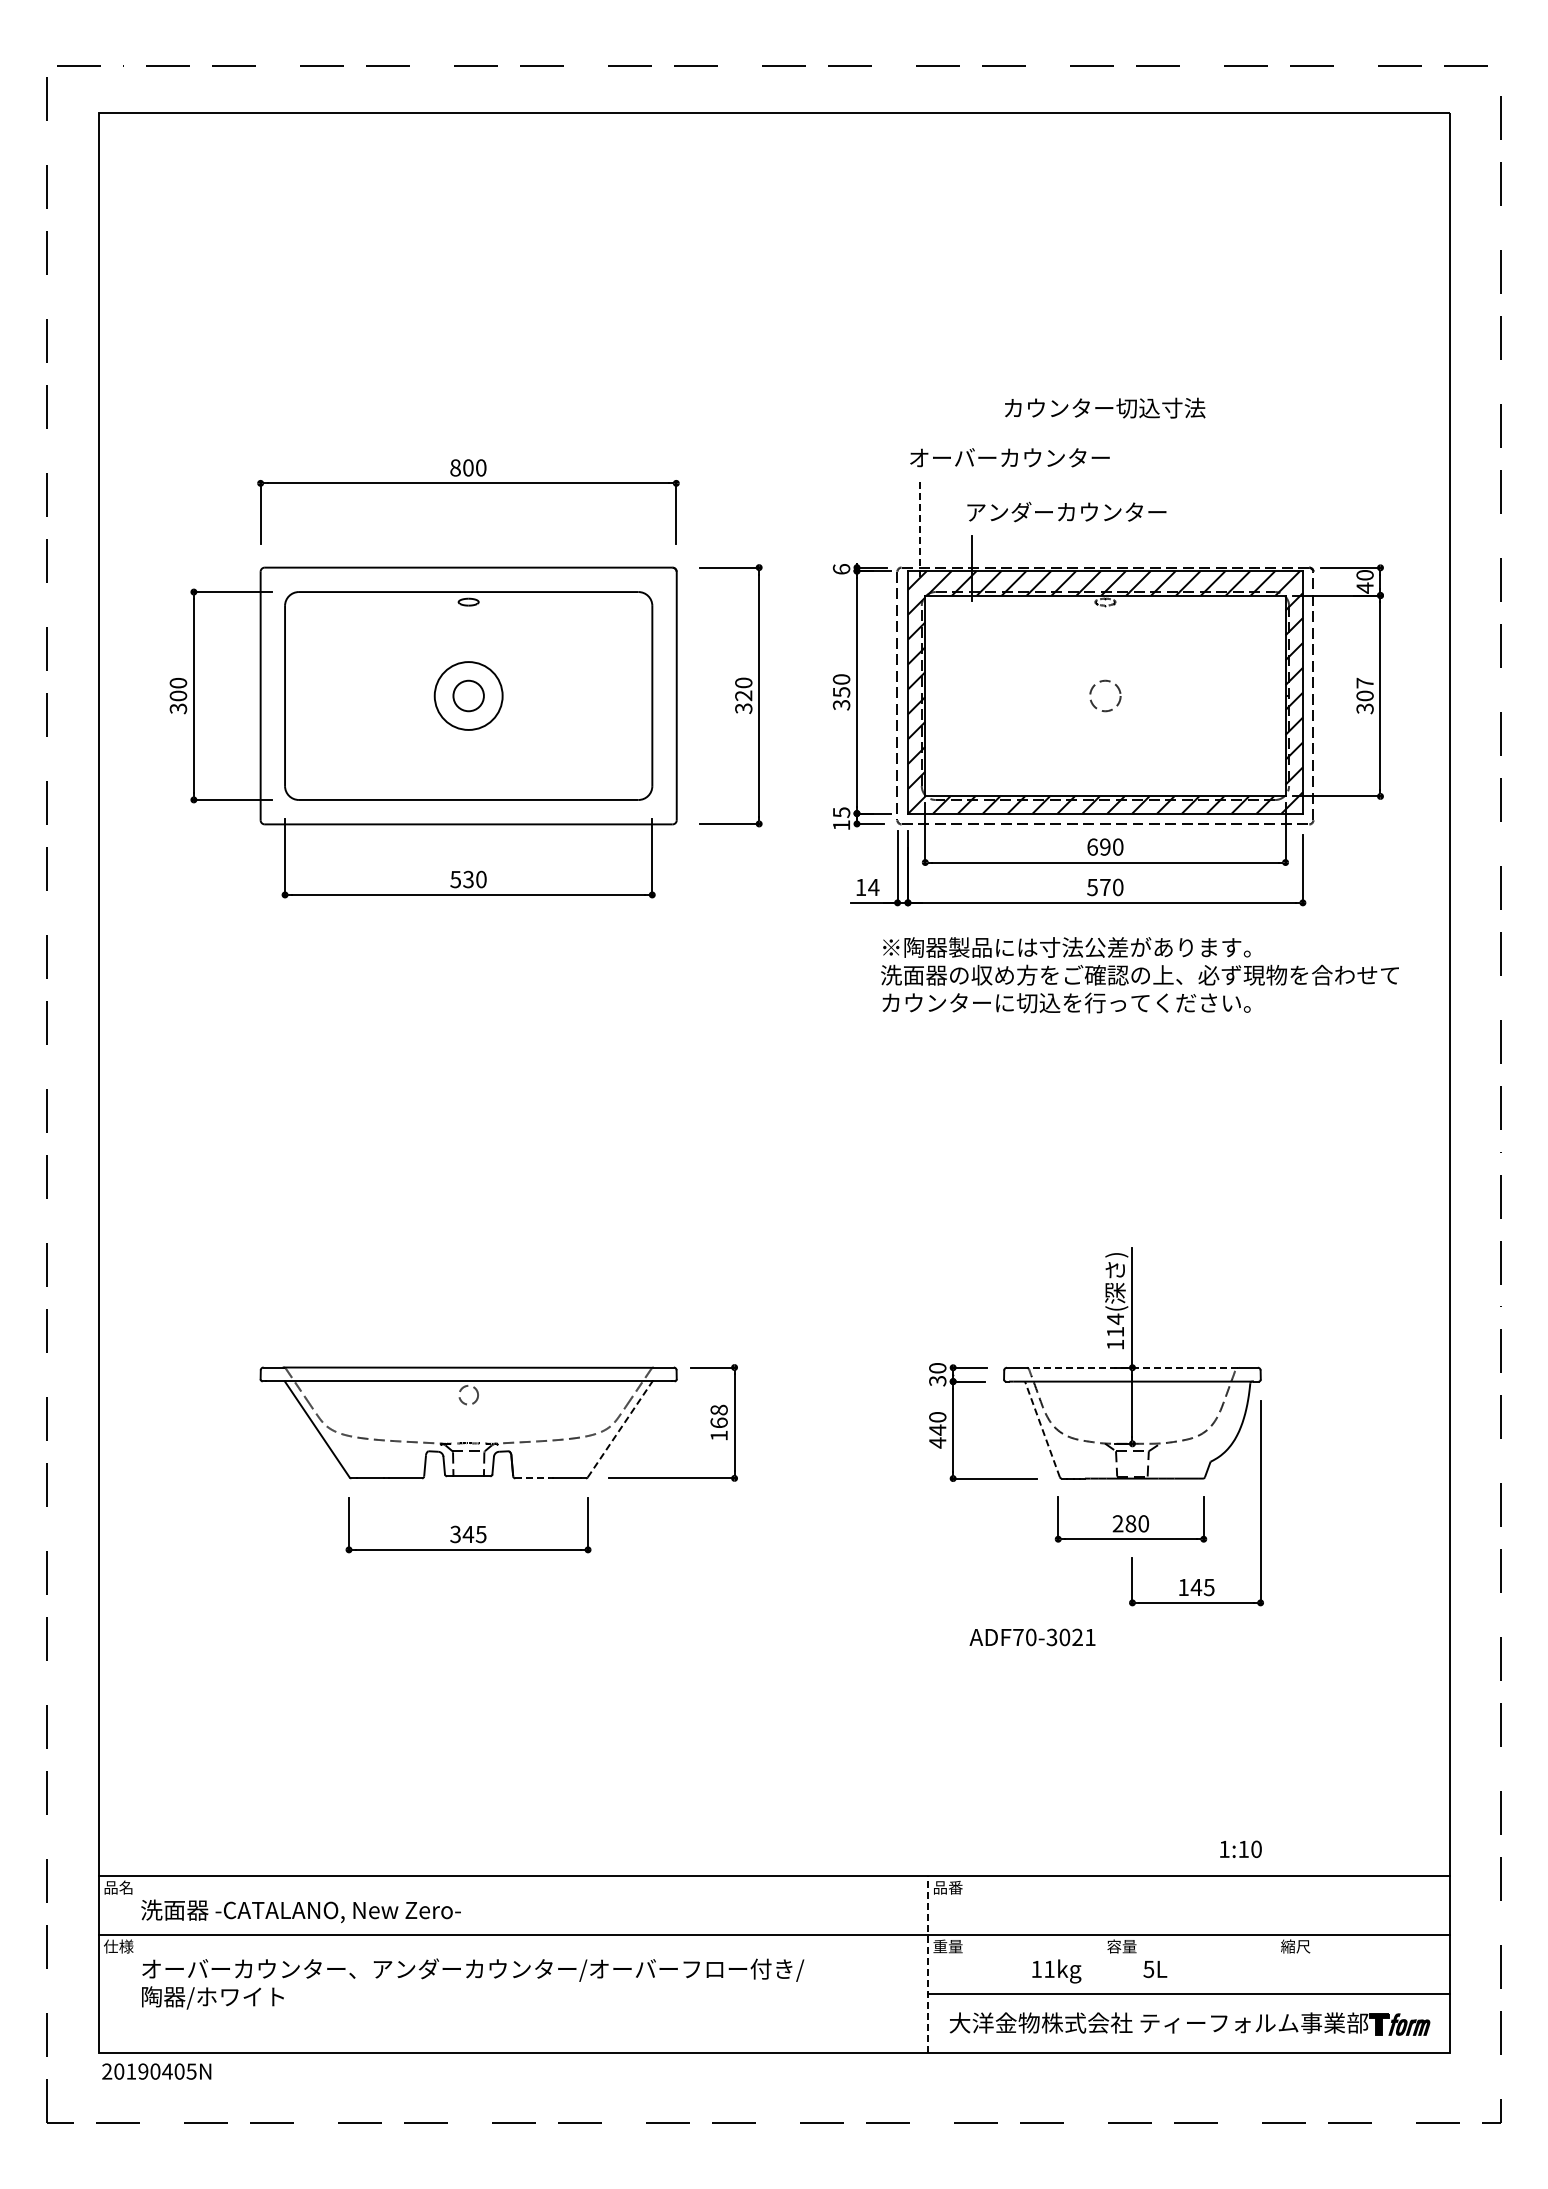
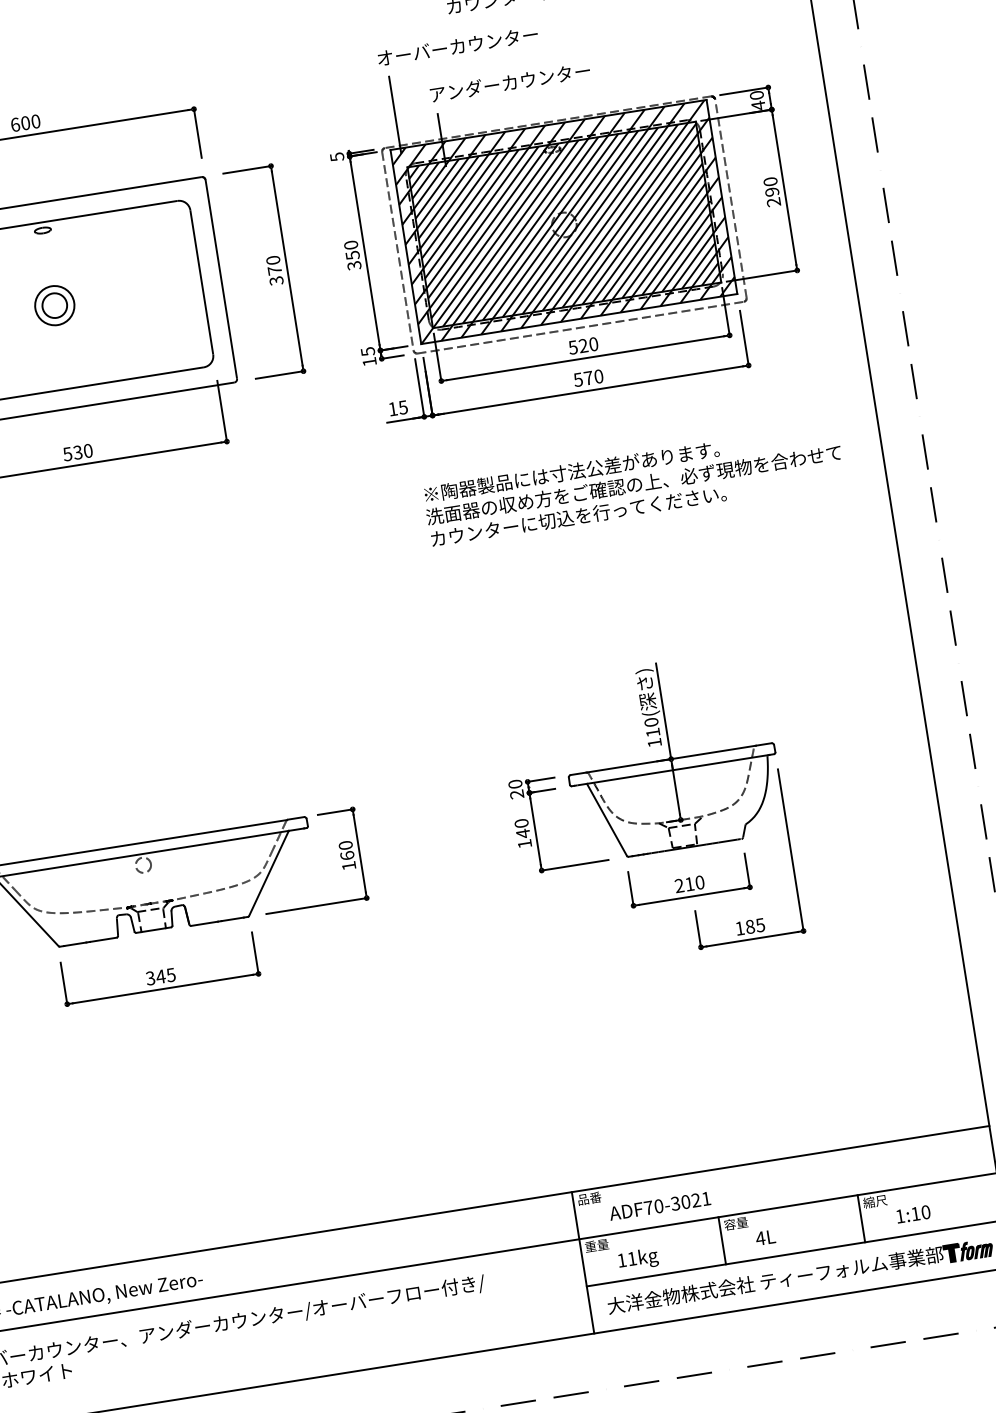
text: (455, 467) -> (15, 124), 800 -> 600
line: (920, 529) -> (395, 115), dashed -> solid
text: (841, 569) -> (337, 157), 6 -> 5
circle: (468, 695) -> (54, 305), size x0.71
text: (743, 695) -> (274, 270), 320 -> 370
hatch: (1105, 695) -> (564, 224), added
text: (1364, 695) -> (771, 191), 307 -> 290
text: (1098, 846) -> (577, 346), 690 -> 520
text: (873, 887) -> (403, 407), 14 -> 15
text: (1139, 975) -> (633, 485), moved
text: (1115, 1319) -> (651, 722), 114( -> 110(
line: (1132, 1367) -> (671, 758), dashed -> solid
text: (937, 1380) -> (516, 794), 30 -> 20
text: (719, 1409) -> (345, 844), 168 -> 160
line: (620, 1429) -> (269, 873), dashed -> solid
line: (1042, 1429) -> (607, 819), dashed -> solid
text: (937, 1442) -> (524, 843), 440 -> 140
line: (531, 1478) -> (204, 923), dashed -> solid
text: (1130, 1523) -> (689, 884), 280 -> 210
text: (1196, 1587) -> (750, 926), 145 -> 185
text: (1032, 1637) -> (659, 1206), moved
text: (1240, 1848) -> (913, 1213), moved
line: (927, 1964) -> (582, 1262), dashed -> solid
line: (1101, 1964) -> (722, 1240), added
line: (1275, 1964) -> (861, 1218), added
text: (1148, 1969) -> (760, 1238), 5L -> 4L
text: (1056, 1971) -> (638, 1259), moved

